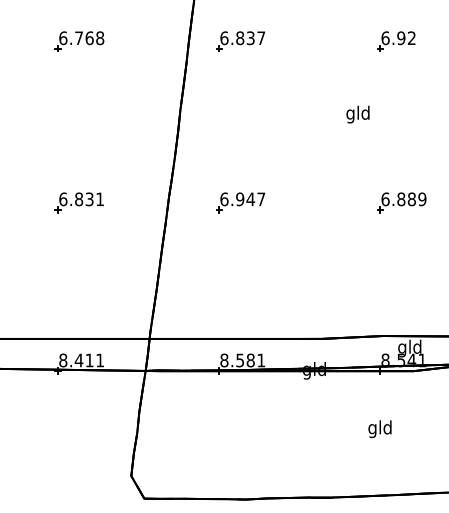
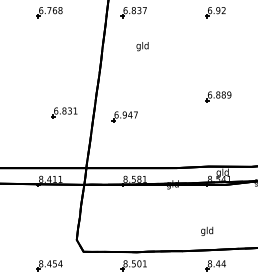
text: (357, 114) -> (142, 46), moved
part: (79, 202) -> (64, 112), moved
part: (239, 202) -> (124, 116), moved
text: (380, 427) -> (207, 230), moved

